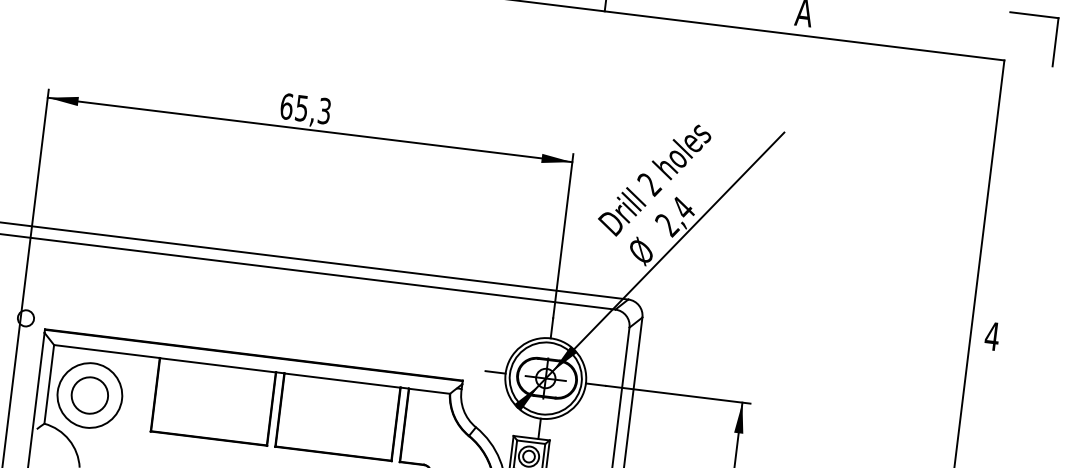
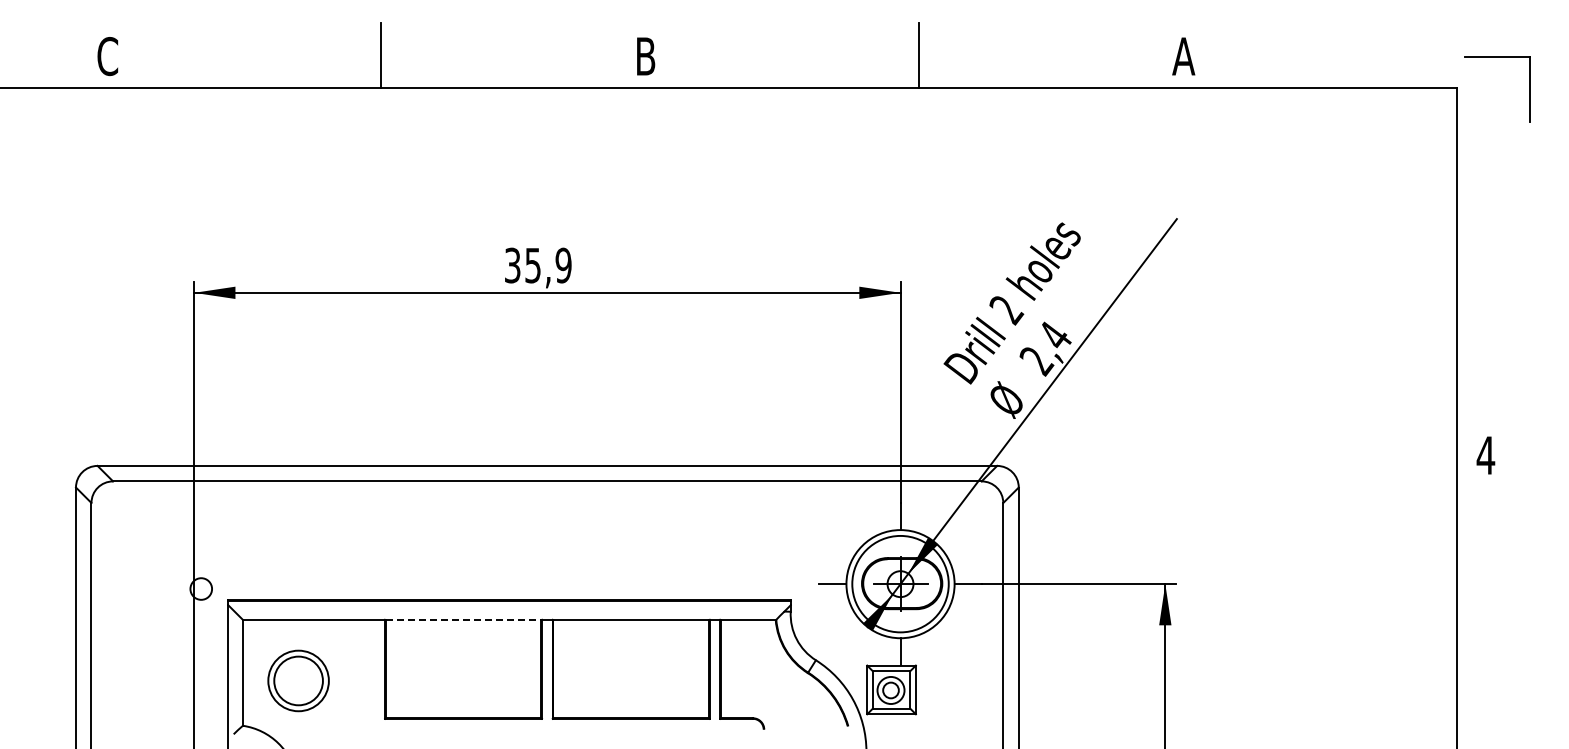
part: (1034, 15) -> (1497, 57), moved
text: (305, 108) -> (537, 265), 65,3 -> 35,9
line: (217, 365) -> (463, 620), solid -> dashed
circle: (89, 395) -> (298, 680), size x0.7

